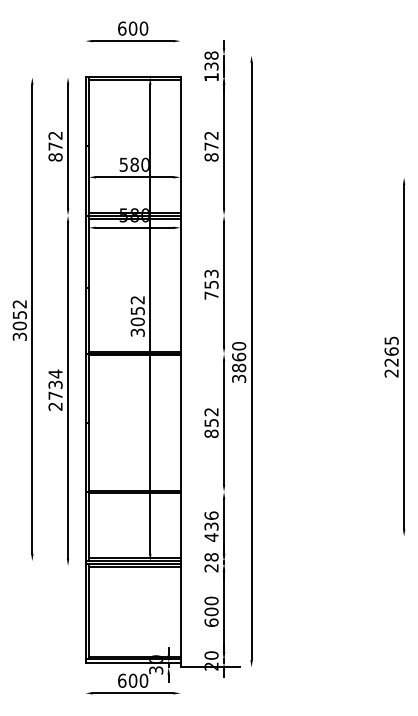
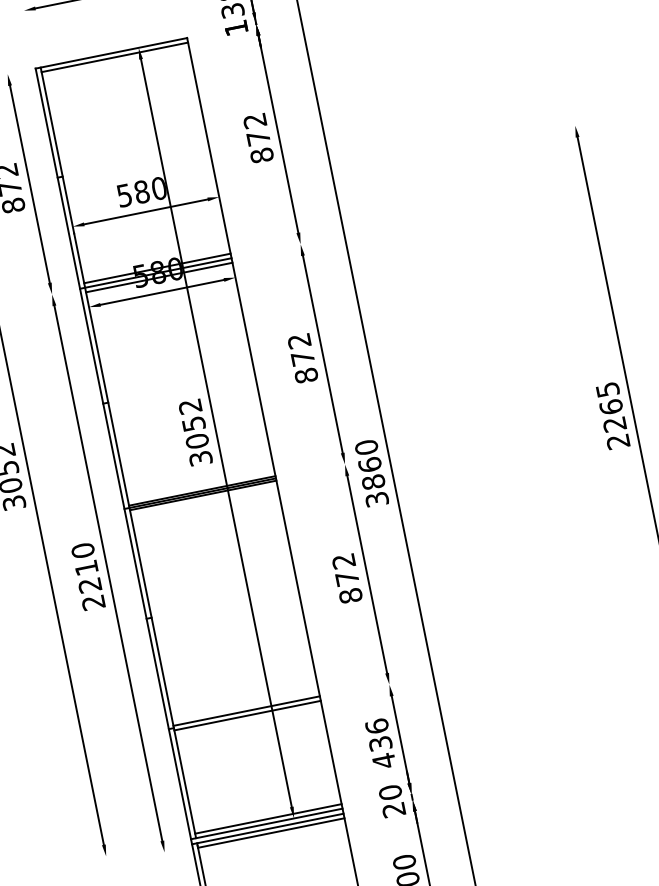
text: (211, 284) -> (302, 358), 753 -> 872
text: (55, 384) -> (86, 567), 2734 -> 2210
text: (211, 422) -> (347, 577), 852 -> 872
text: (211, 557) -> (390, 792), 28 -> 20

